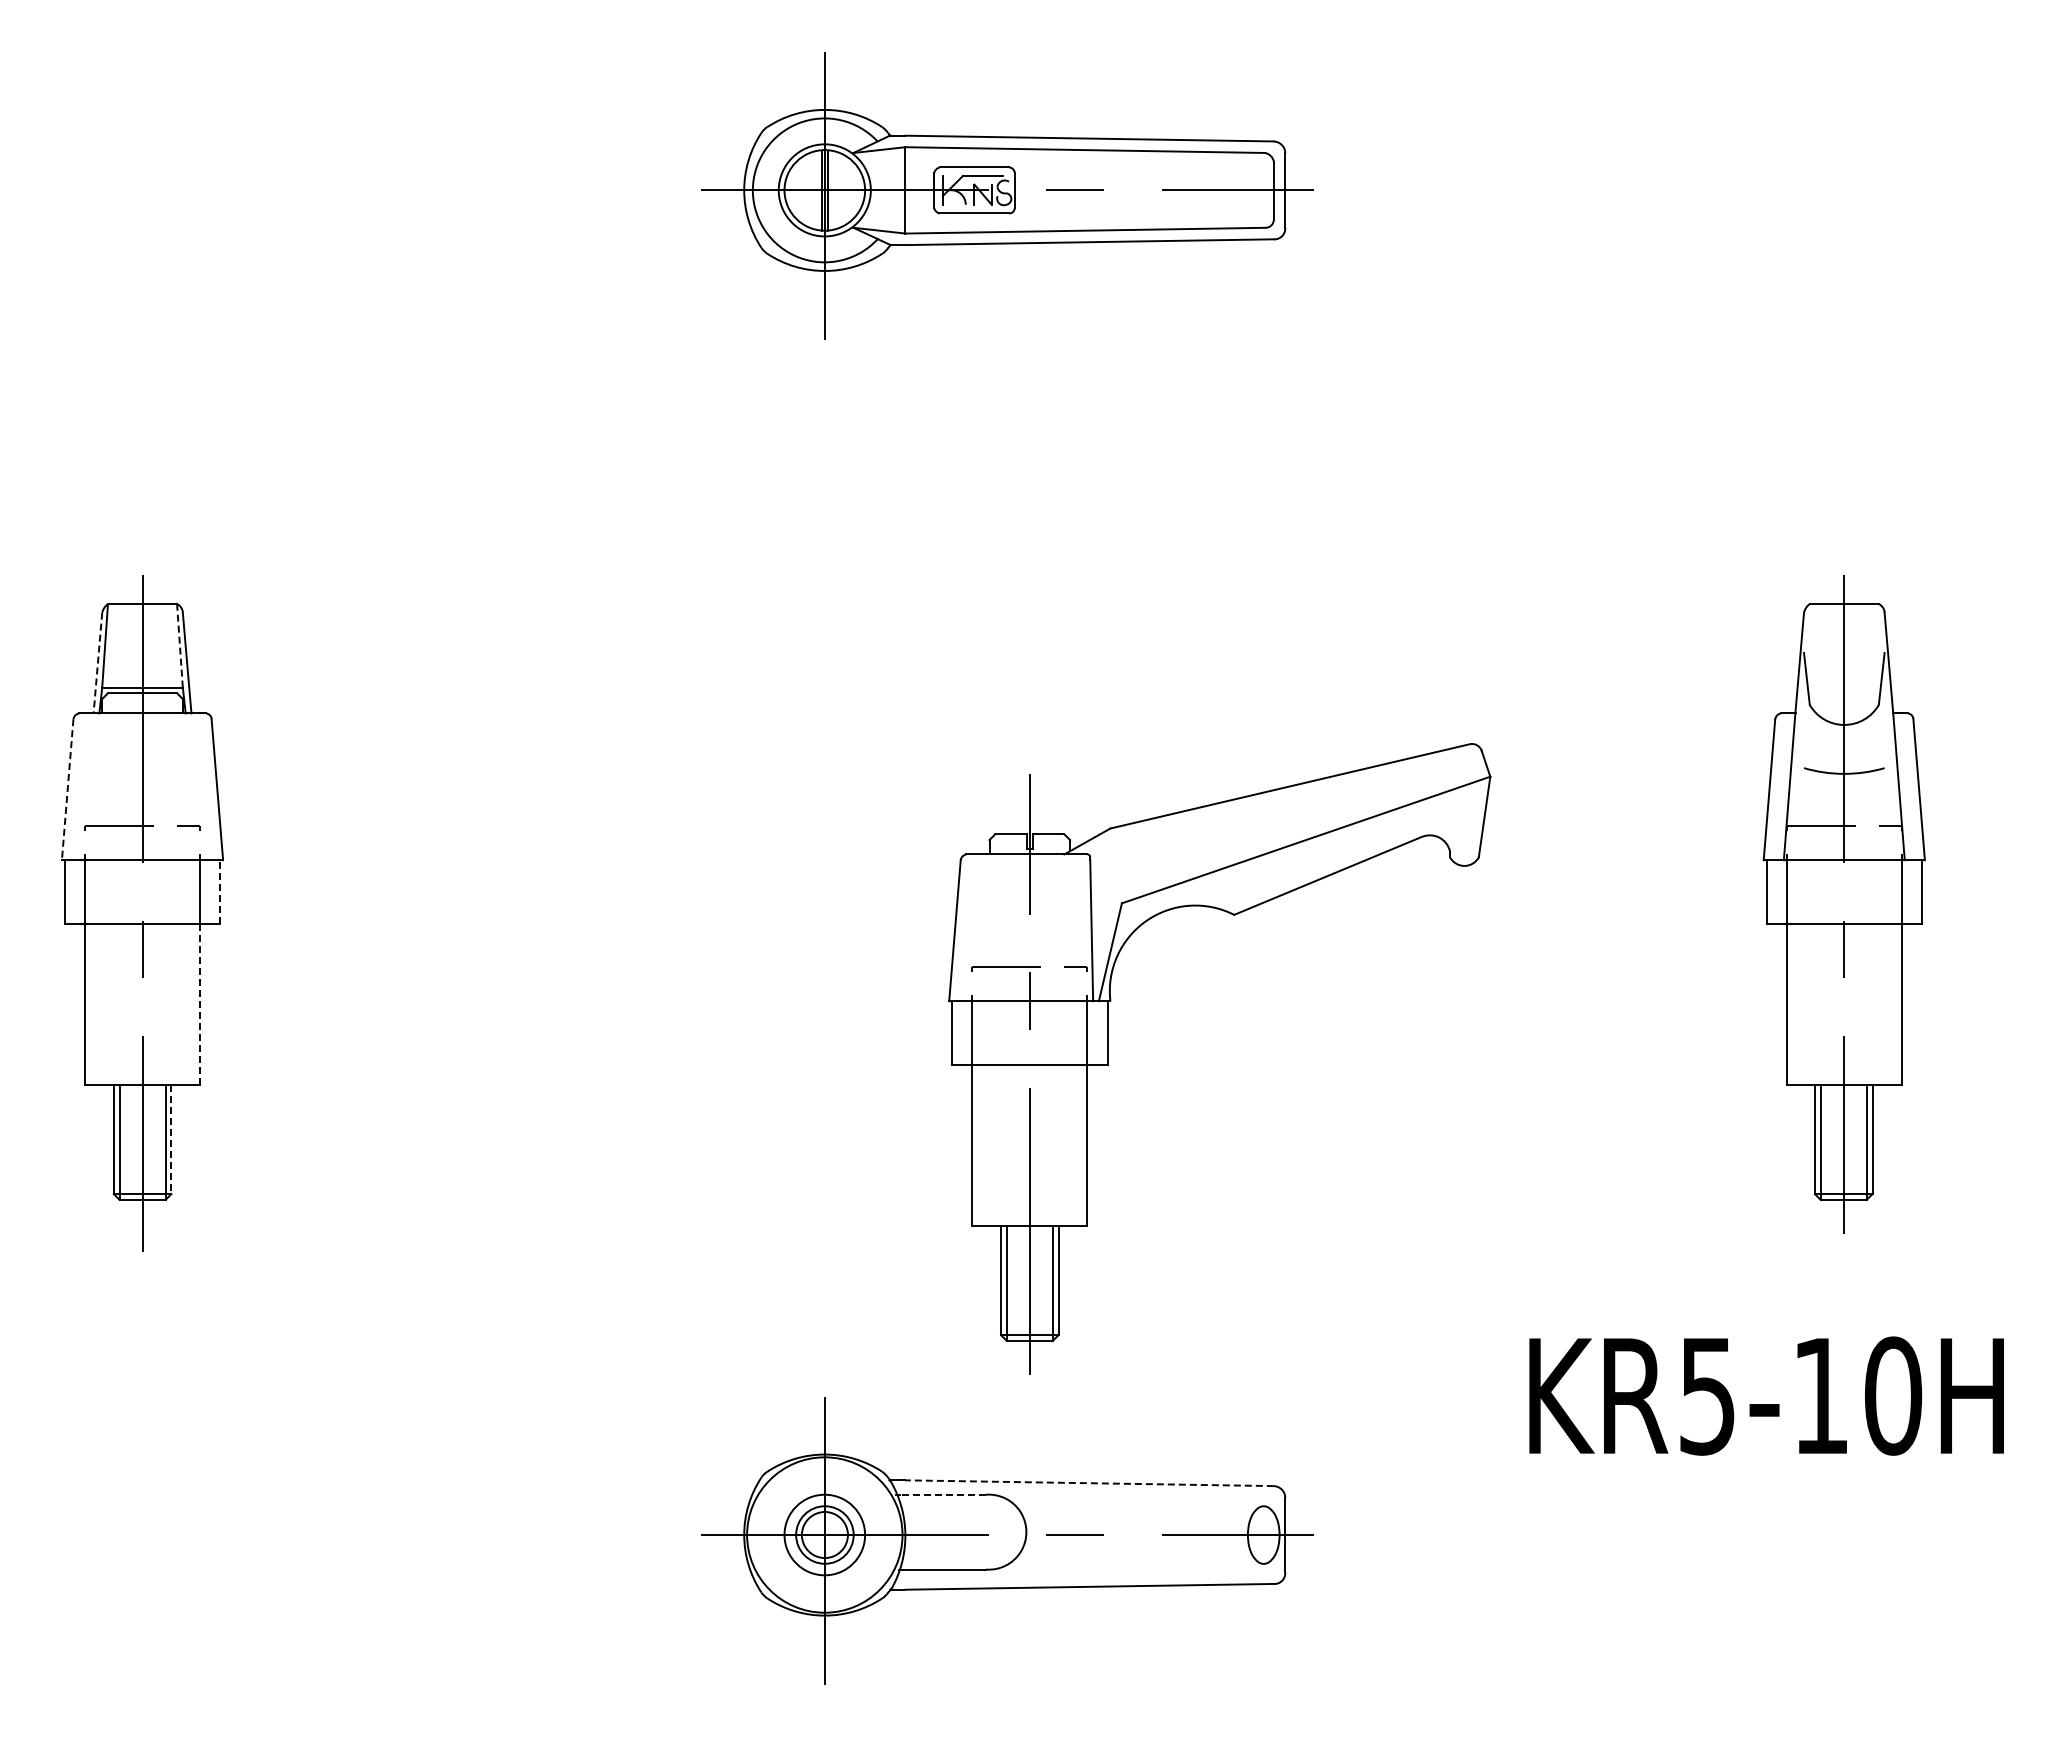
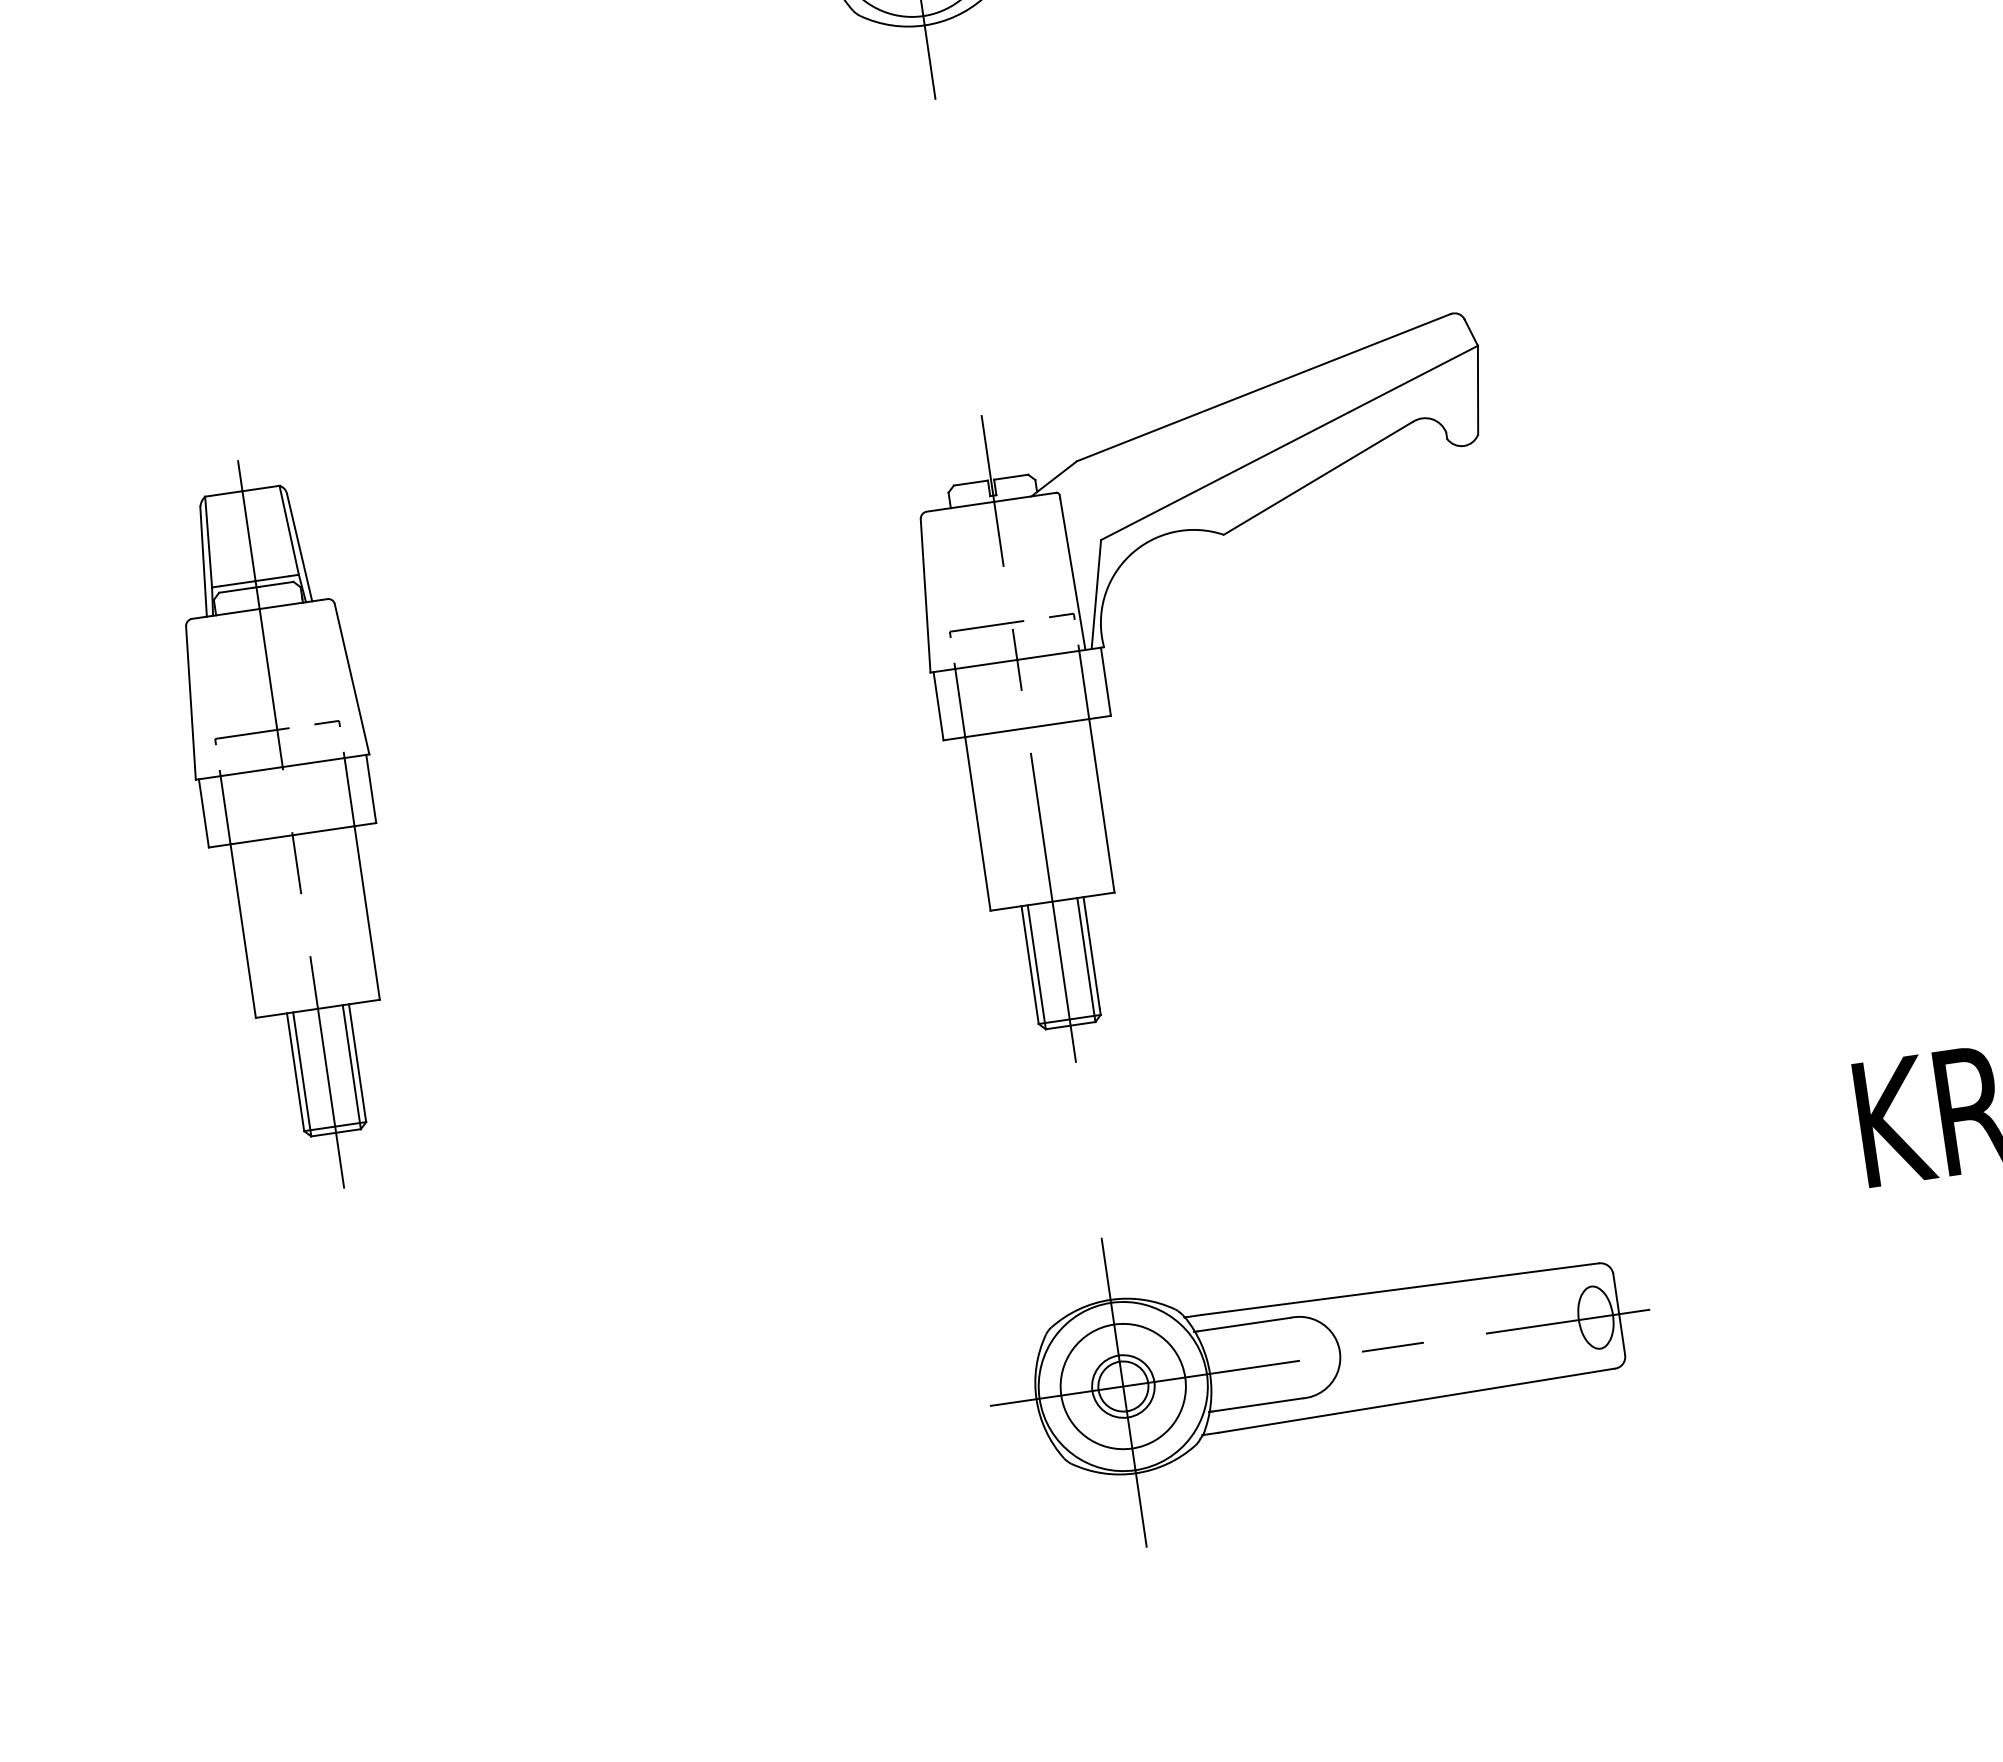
line: (179, 645) -> (288, 530), dashed -> solid
line: (97, 663) -> (203, 562), dashed -> solid
line: (67, 789) -> (190, 702), dashed -> solid
line: (220, 891) -> (371, 788), dashed -> solid
line: (200, 1004) -> (367, 913), dashed -> solid
part: (1108, 1058) -> (1111, 709), moved
line: (171, 1139) -> (357, 1063), dashed -> solid
line: (1089, 1483) -> (1400, 1289), dashed -> solid
line: (942, 1494) -> (1243, 1324), dashed -> solid
circle: (824, 1534) -> (1122, 1386), size x1.43

